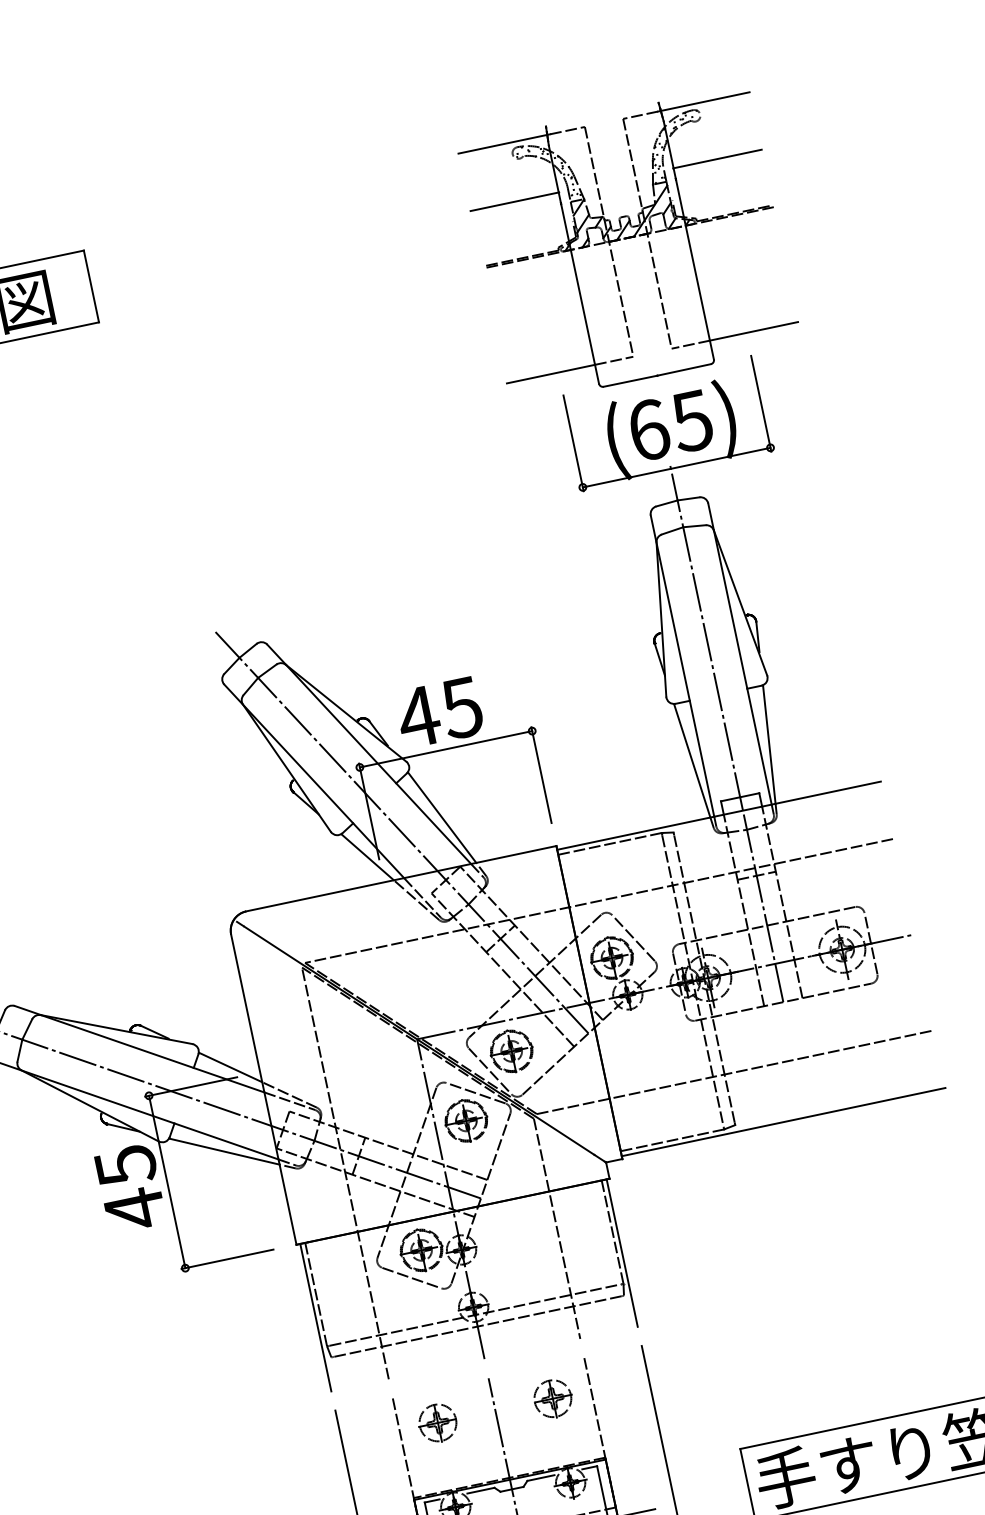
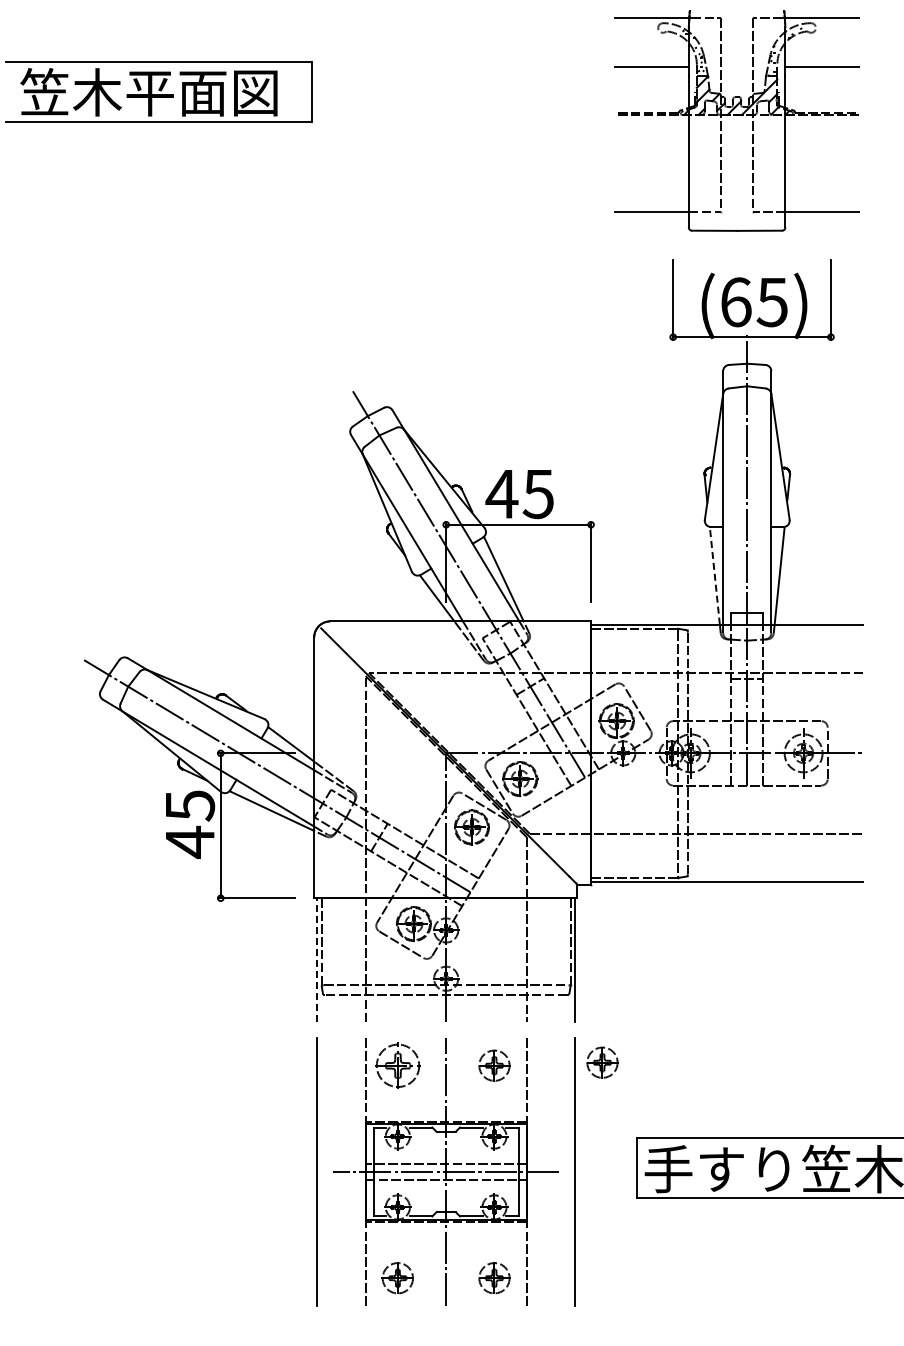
part: (628, 244) -> (736, 120), moved
line: (691, 760) -> (714, 575), solid -> dashed
line: (316, 1317) -> (317, 960), solid -> dashed
part: (680, 1367) -> (602, 1062), added
part: (437, 1422) -> (397, 1065), size x1.4

